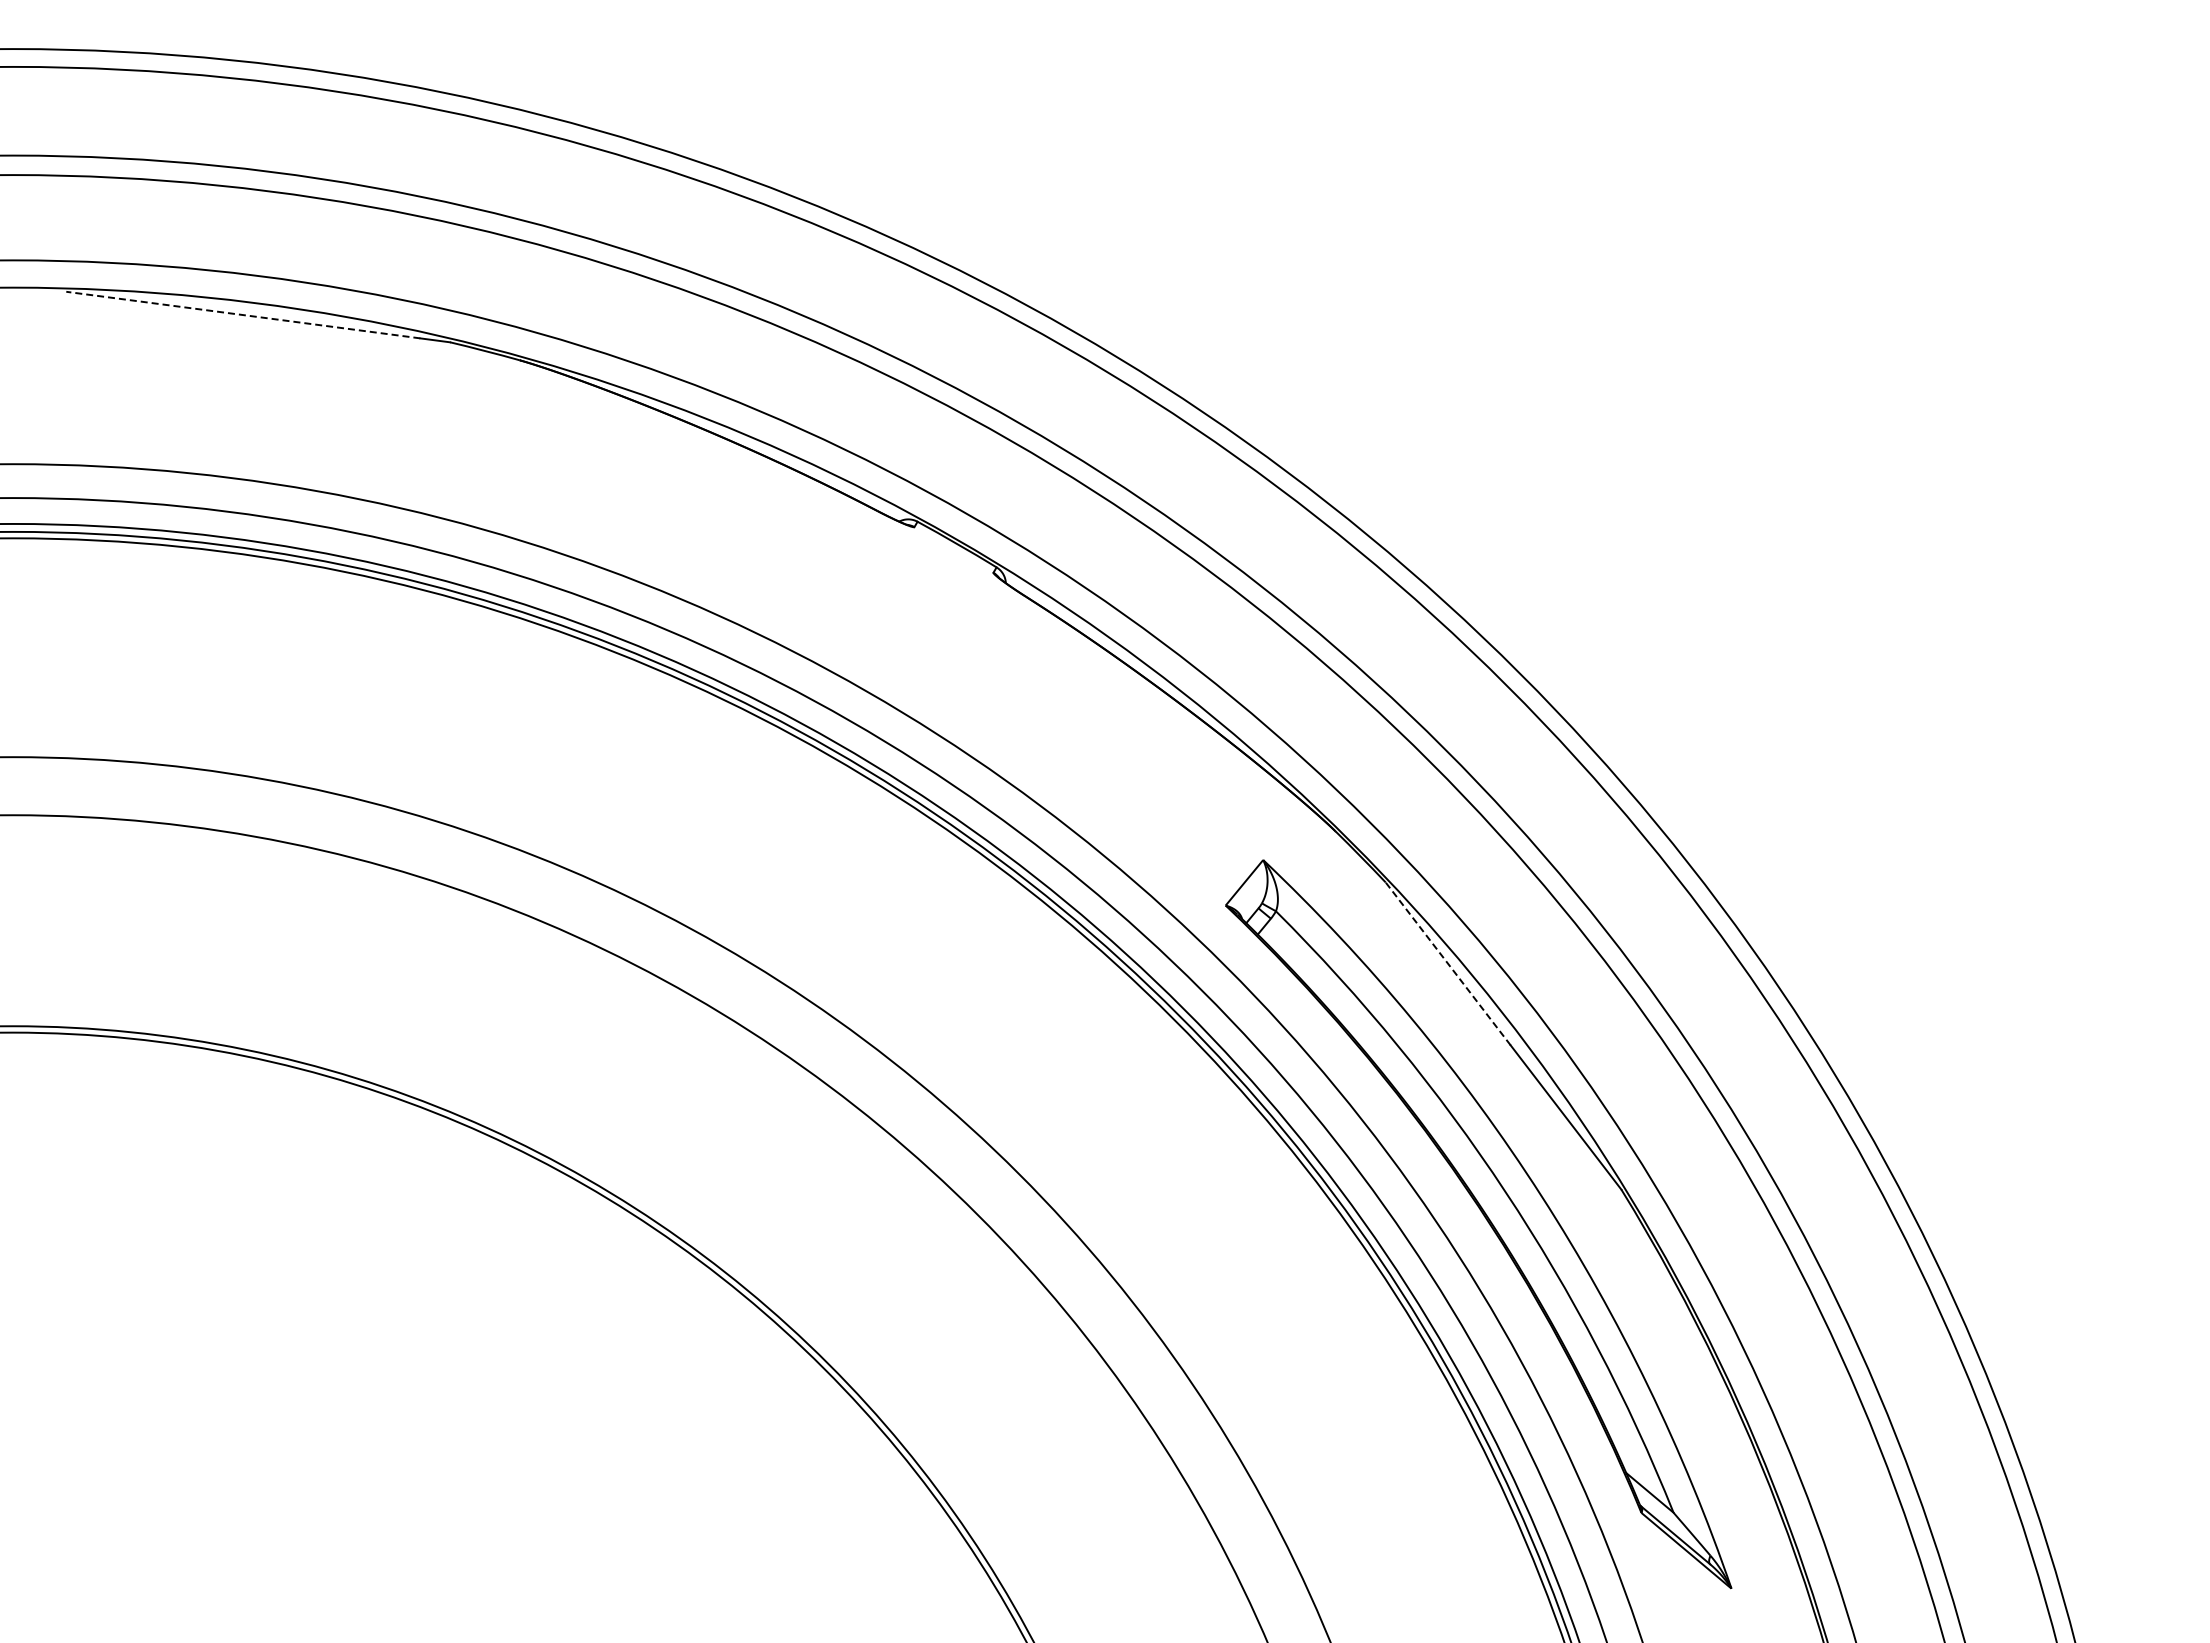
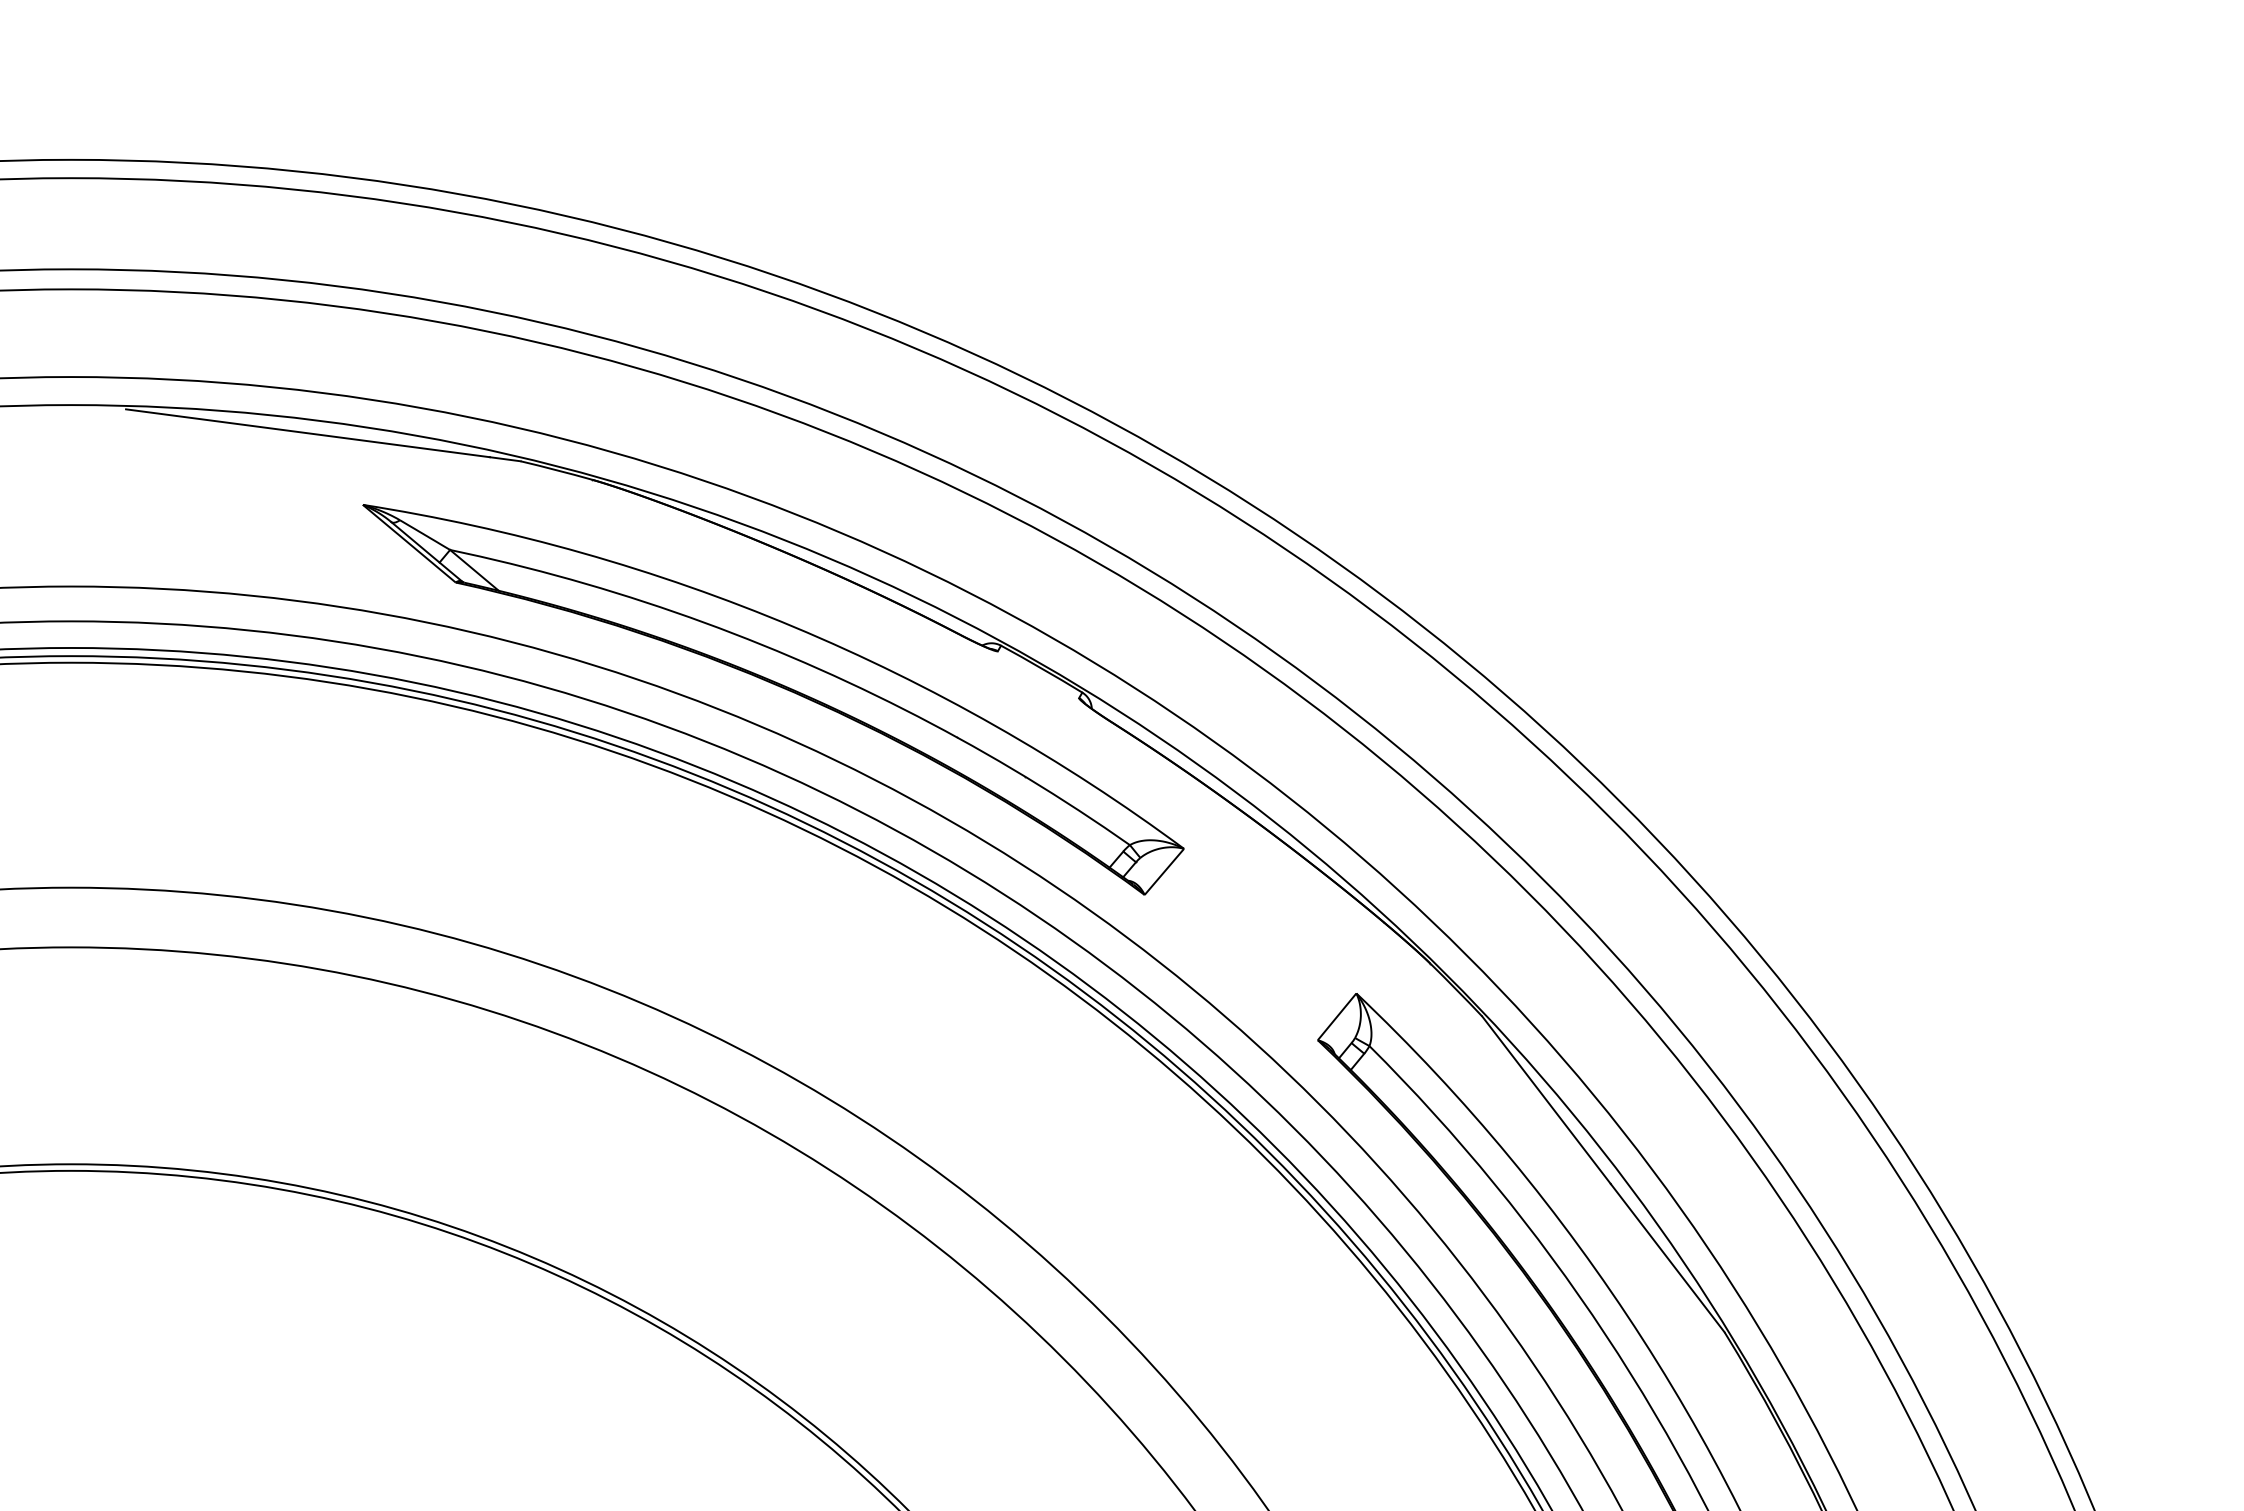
line: (243, 315) -> (308, 433), dashed -> solid
part: (700, 561) -> (777, 686), added
line: (1448, 963) -> (1546, 1099), dashed -> solid

